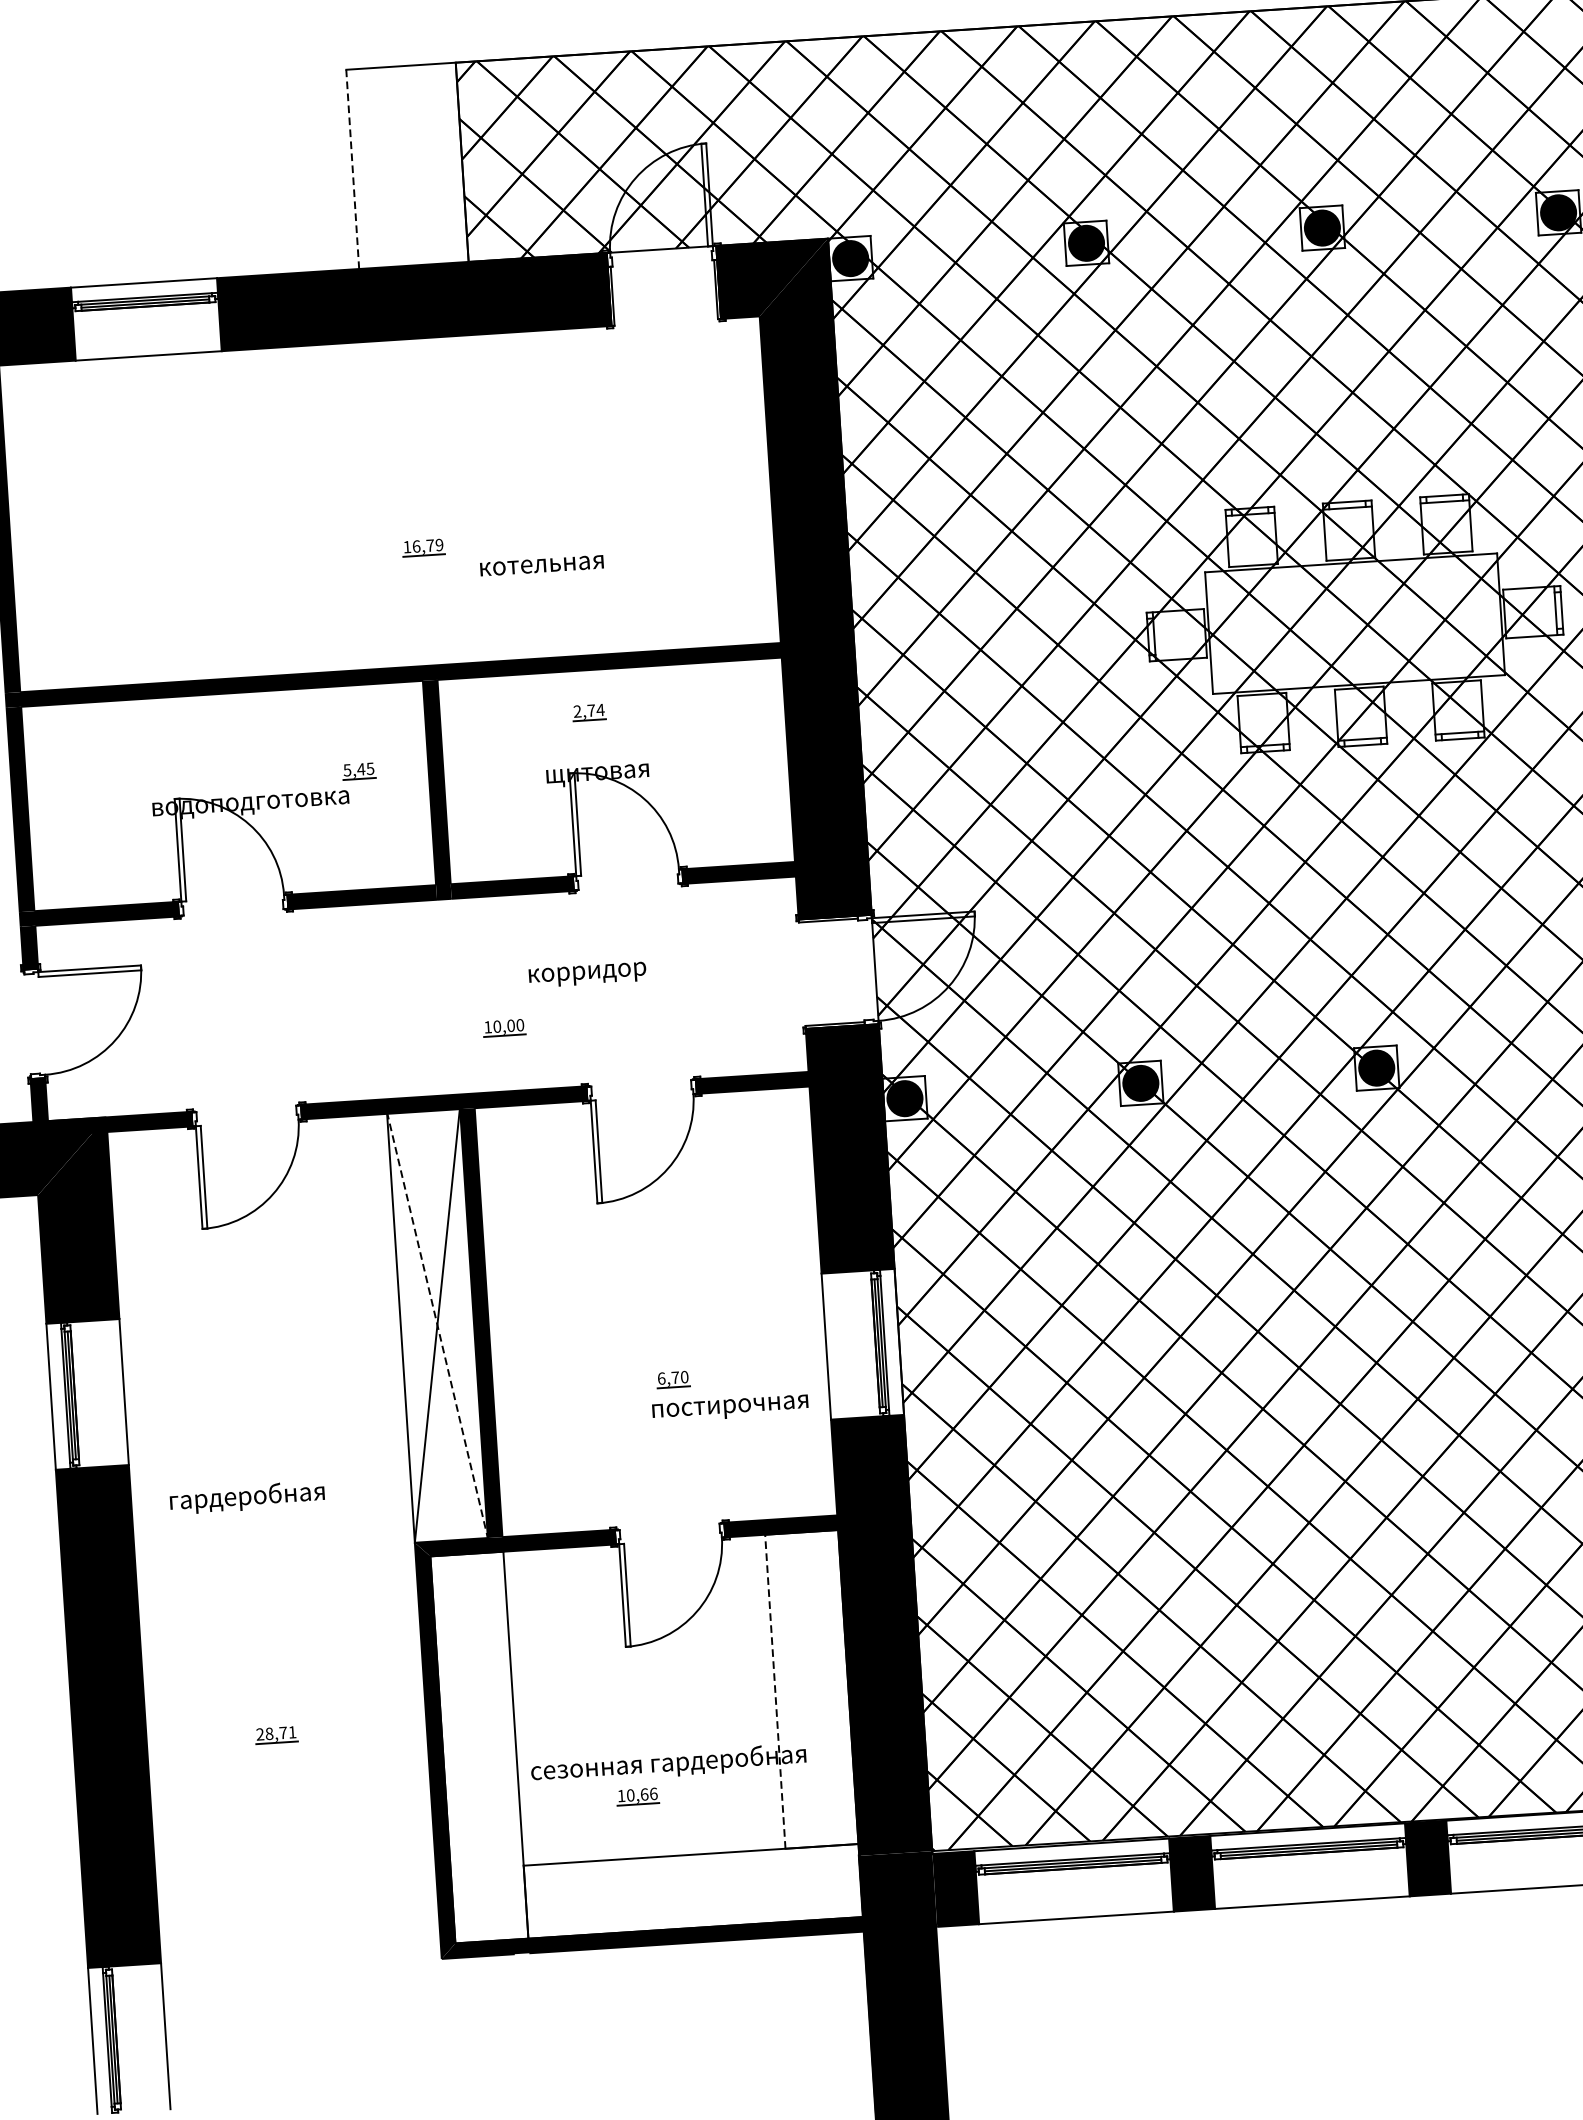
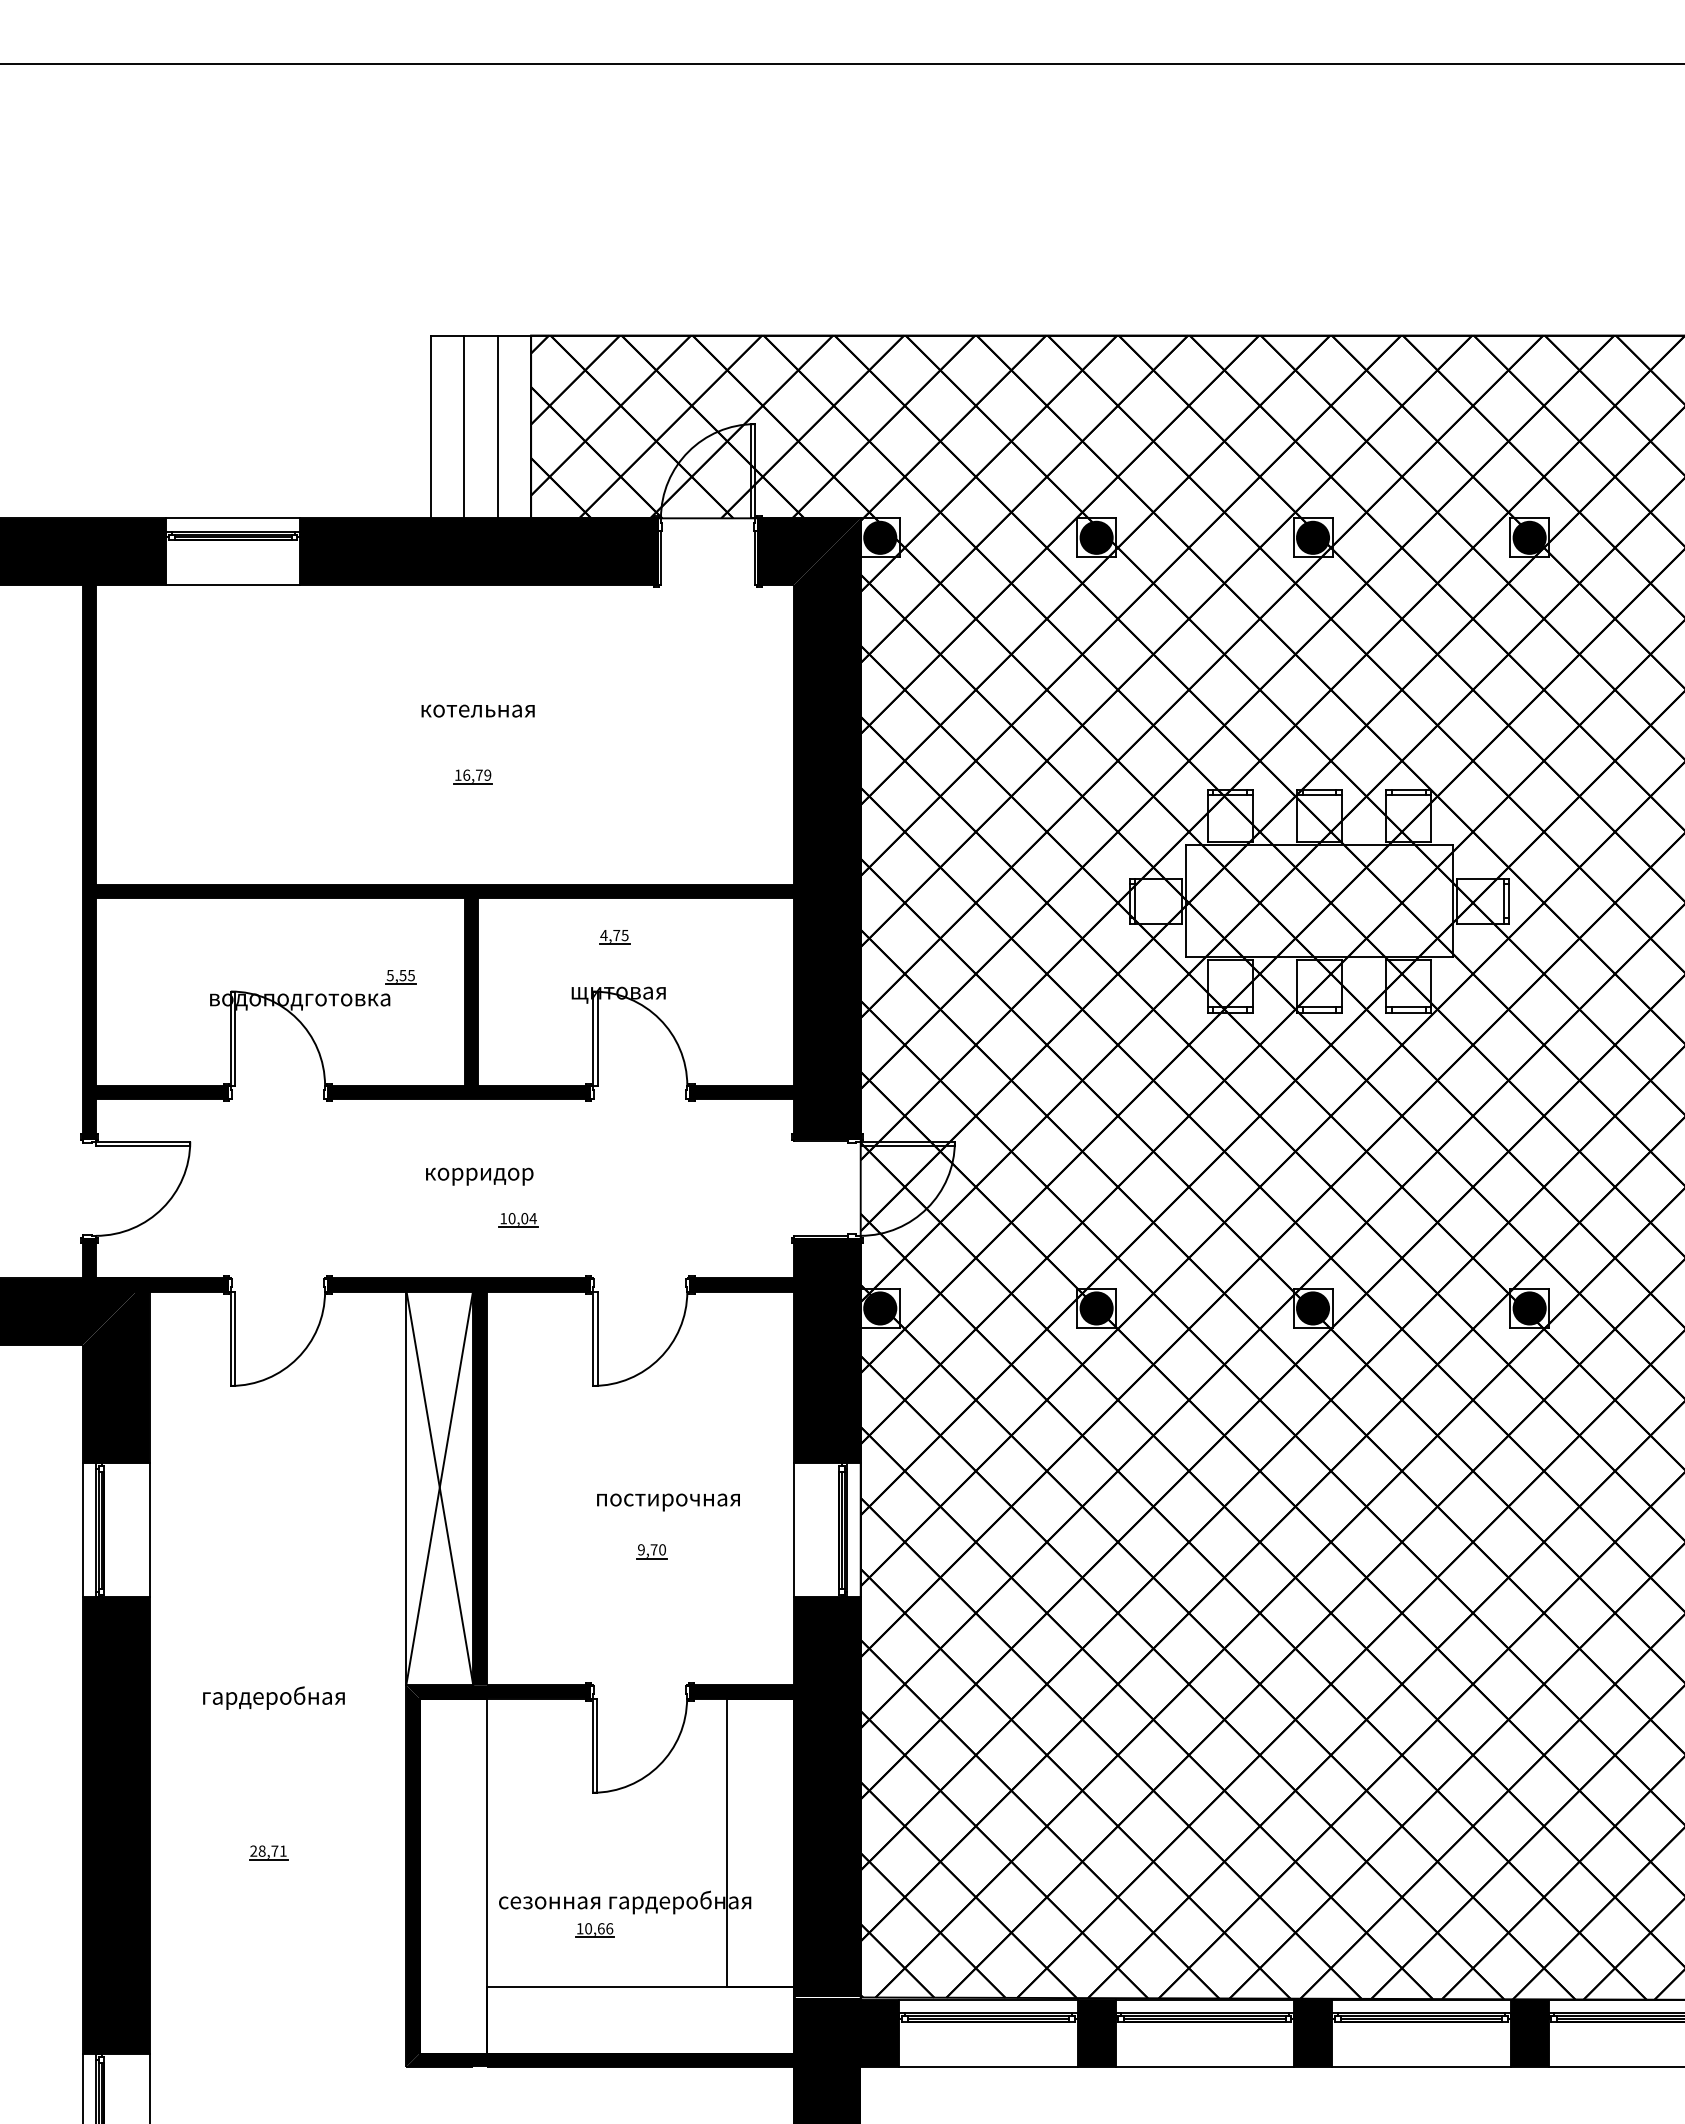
line: (425, 164) -> (497, 426), added
line: (389, 166) -> (464, 426), added
line: (352, 168) -> (430, 426), dashed -> solid
text: (541, 565) -> (477, 710), moved
text: (588, 710) -> (614, 935), 2,74 -> 4,75
text: (360, 769) -> (402, 975), 5,45 -> 5,55
text: (587, 974) -> (479, 1176), moved
text: (519, 1025) -> (532, 1218), 10,00 -> 10,04
line: (437, 1325) -> (439, 1488), dashed -> solid
text: (661, 1378) -> (641, 1549), 6,70 -> 9,70
text: (730, 1408) -> (668, 1502), moved
text: (246, 1497) -> (273, 1697), moved
line: (774, 1691) -> (726, 1842), dashed -> solid

